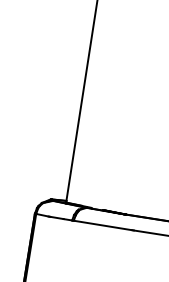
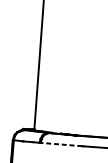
line: (102, 225) -> (61, 144), solid -> dashed

